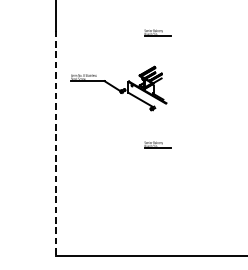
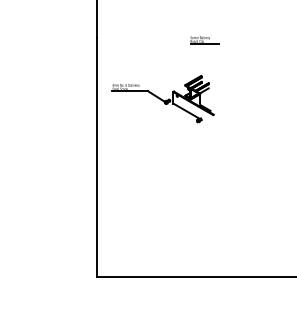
line: (56, 143) -> (96, 157), dashed -> solid
part: (157, 145) -> (204, 159), removed

